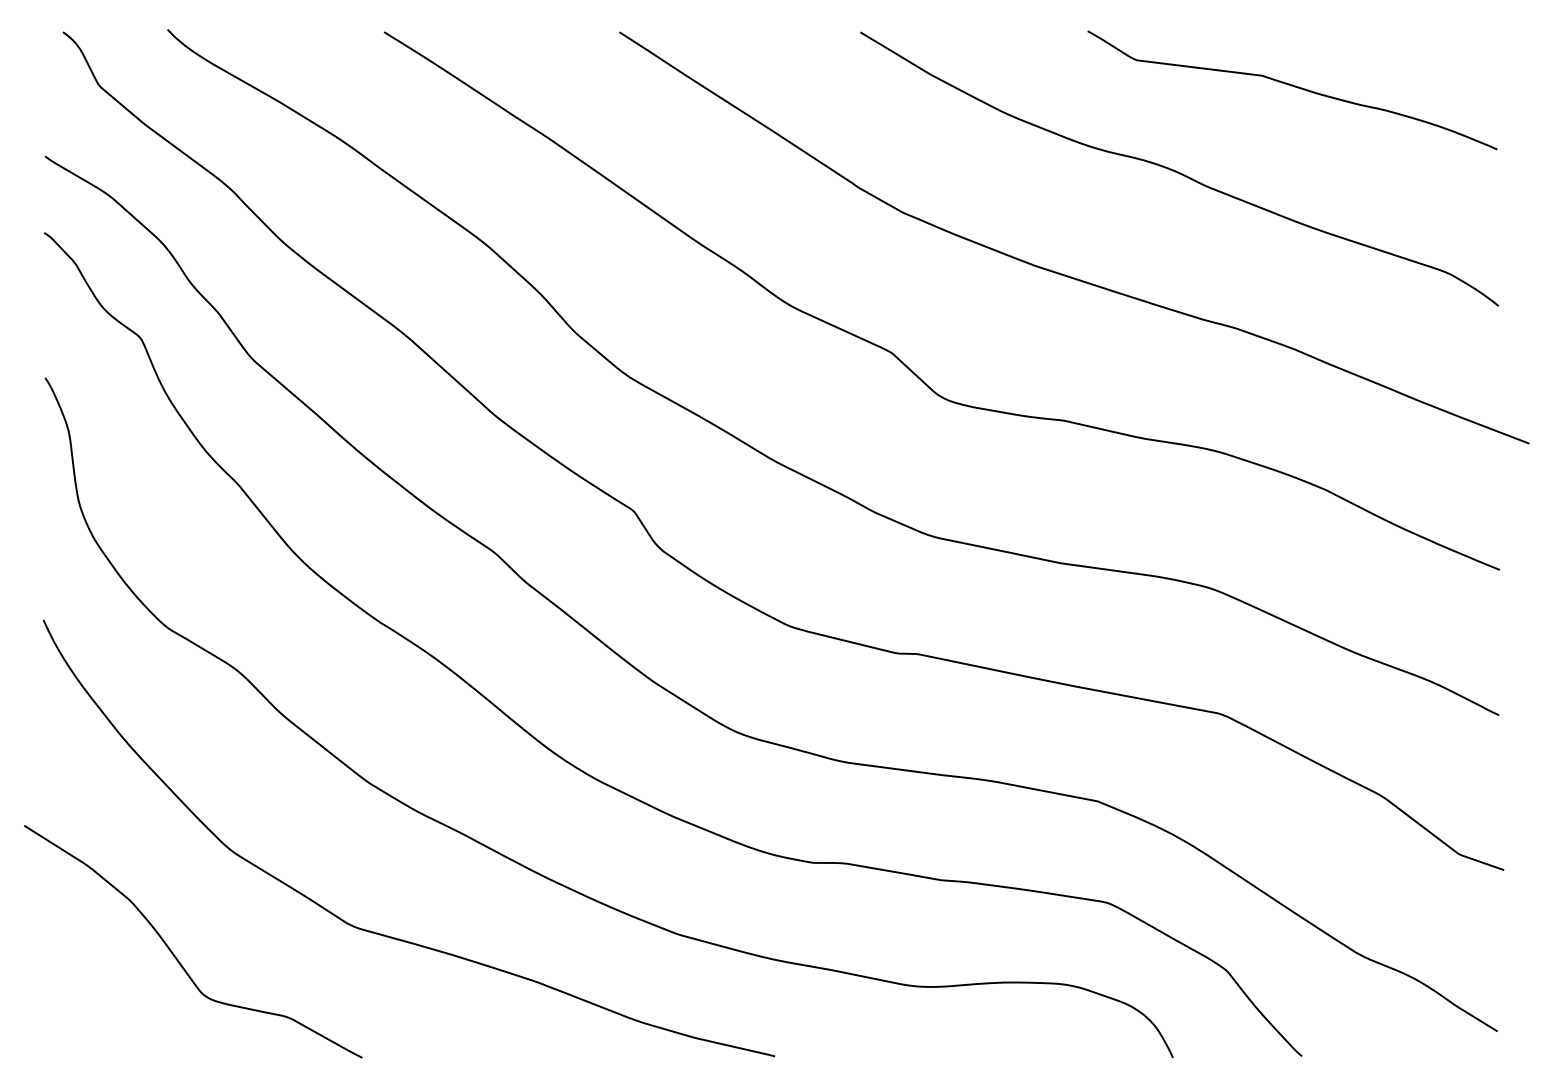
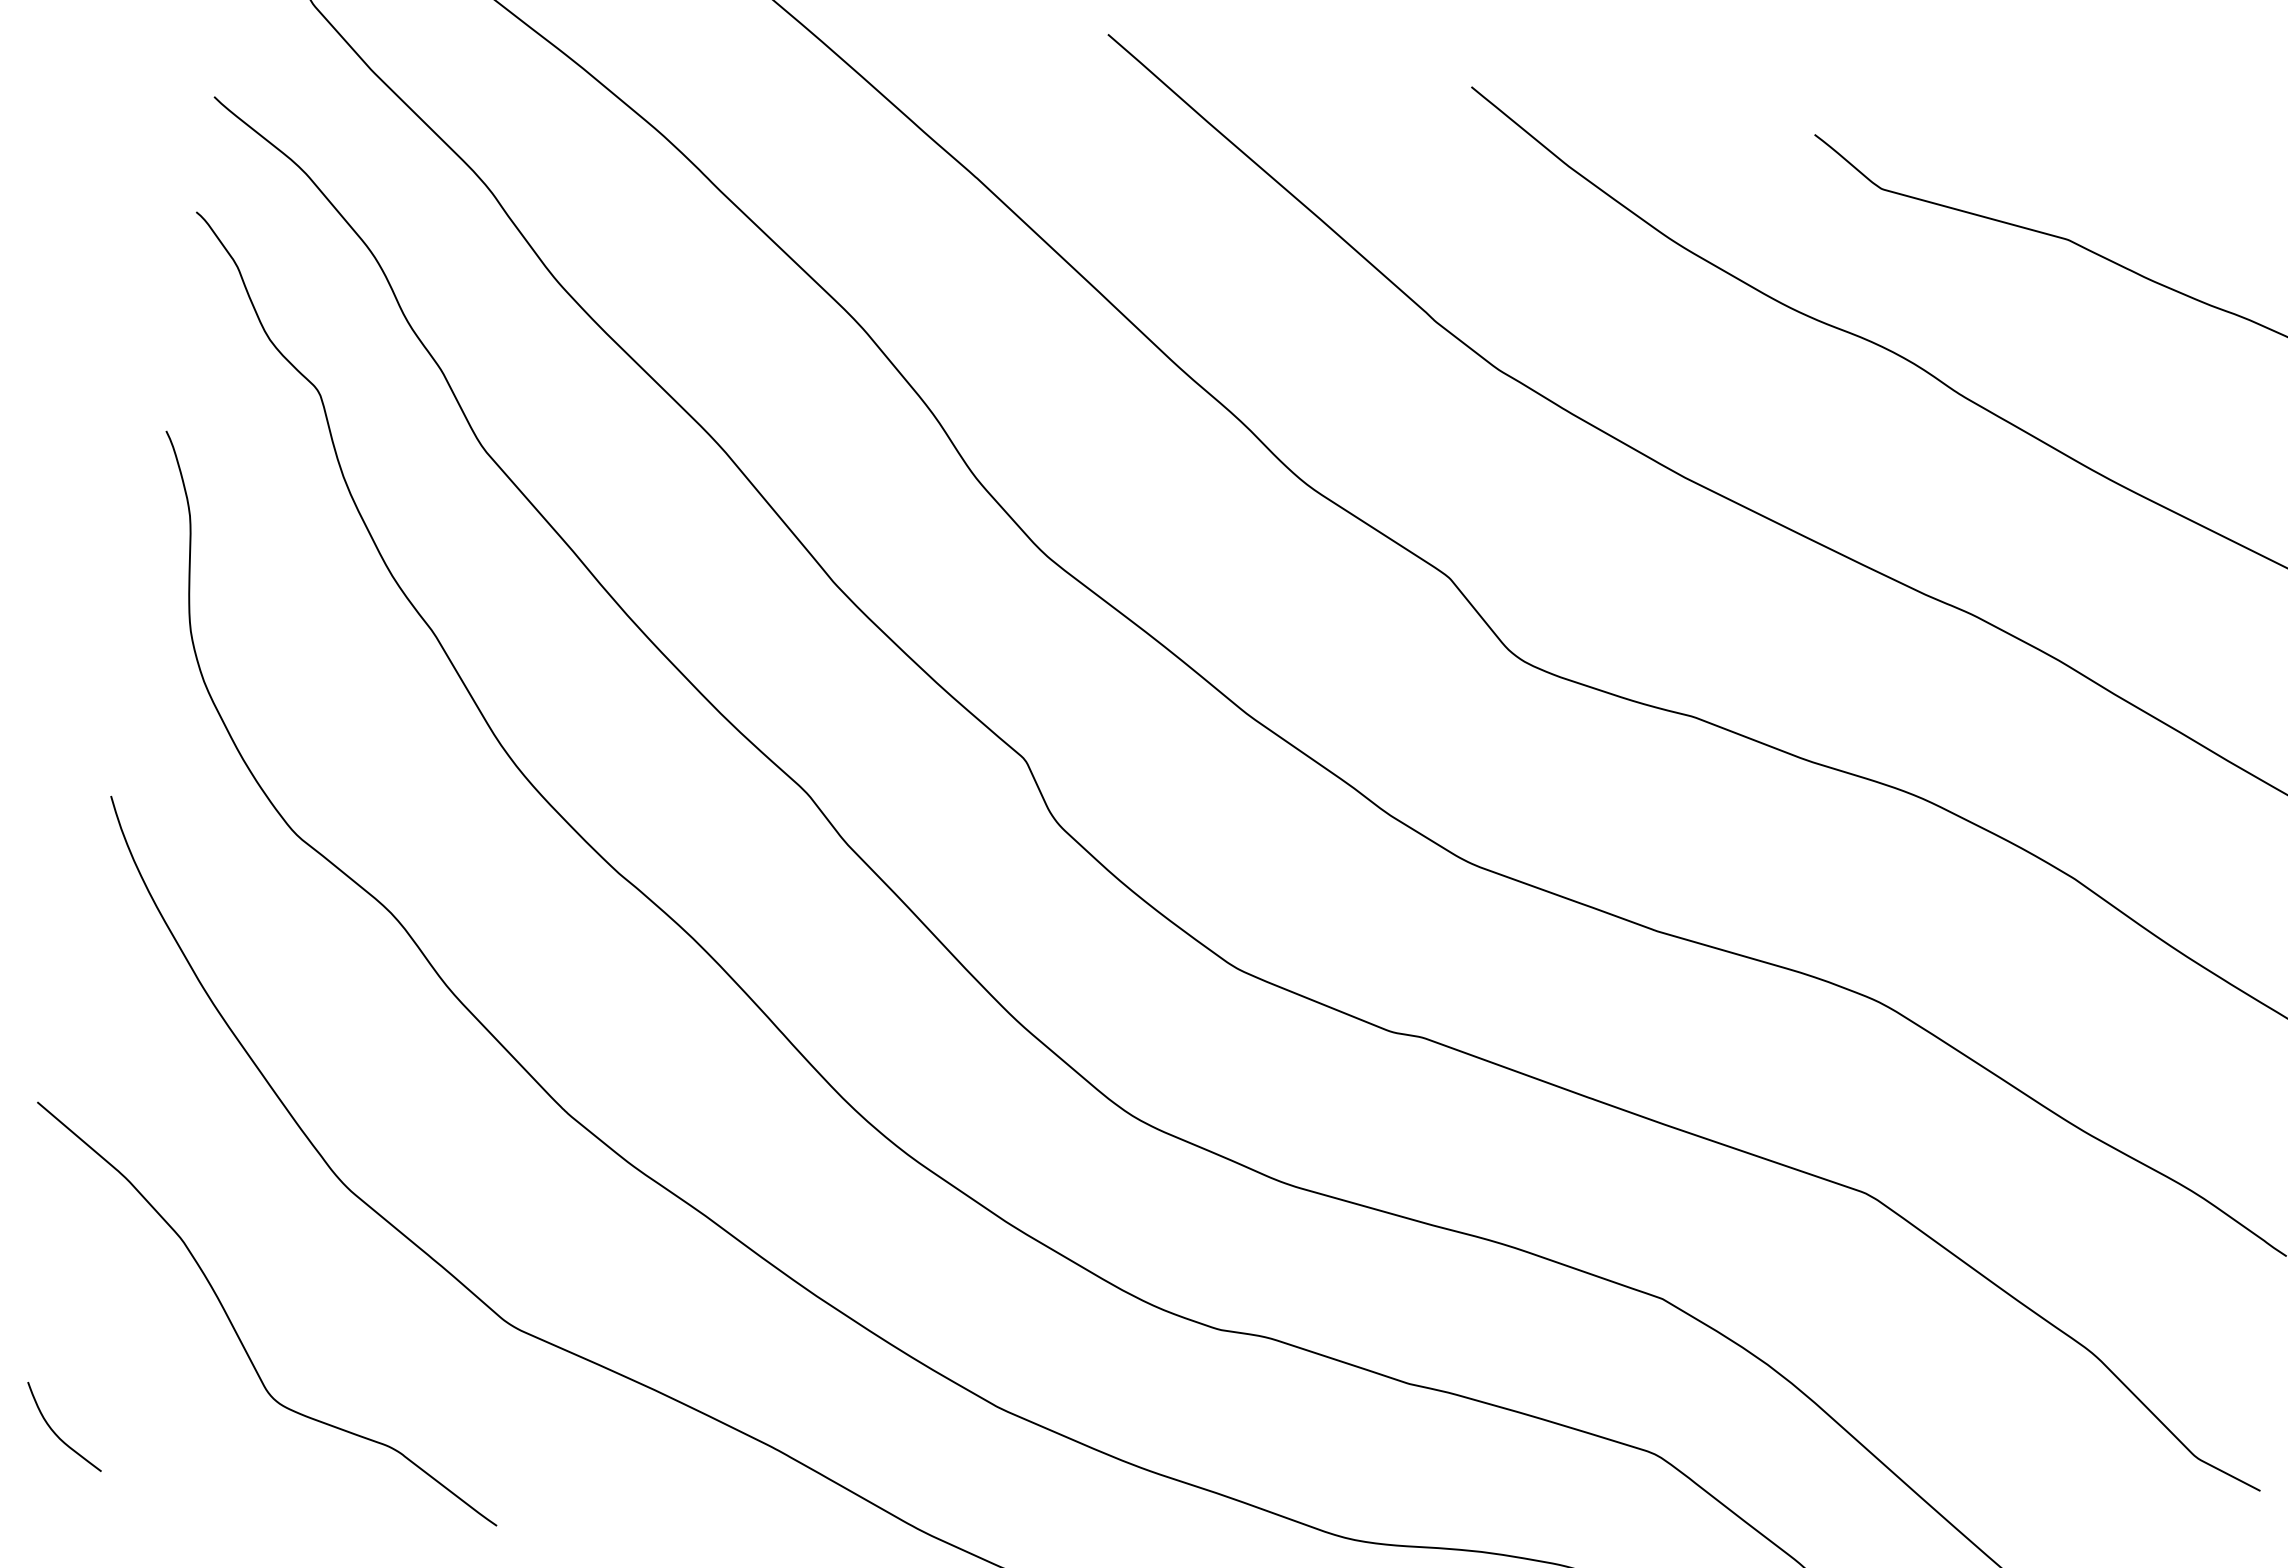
curve: (66, 1037) -> (54, 1430), added

